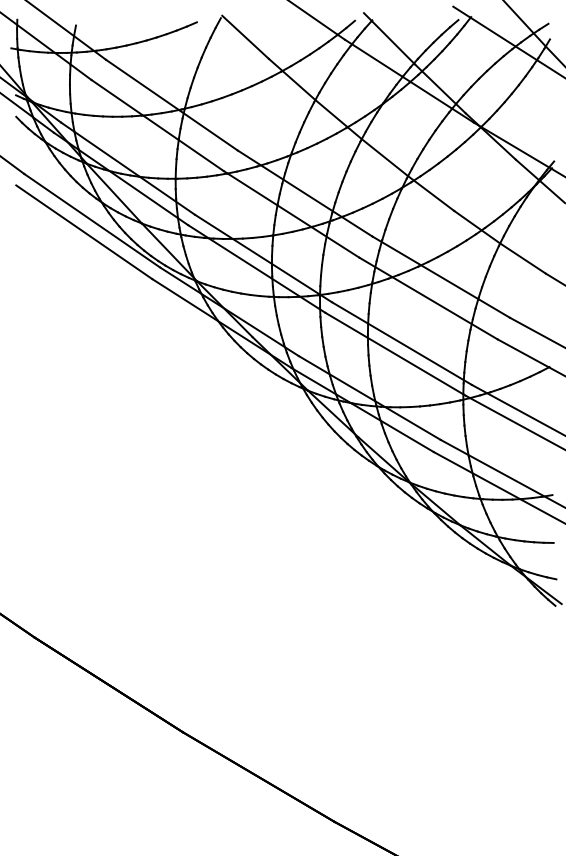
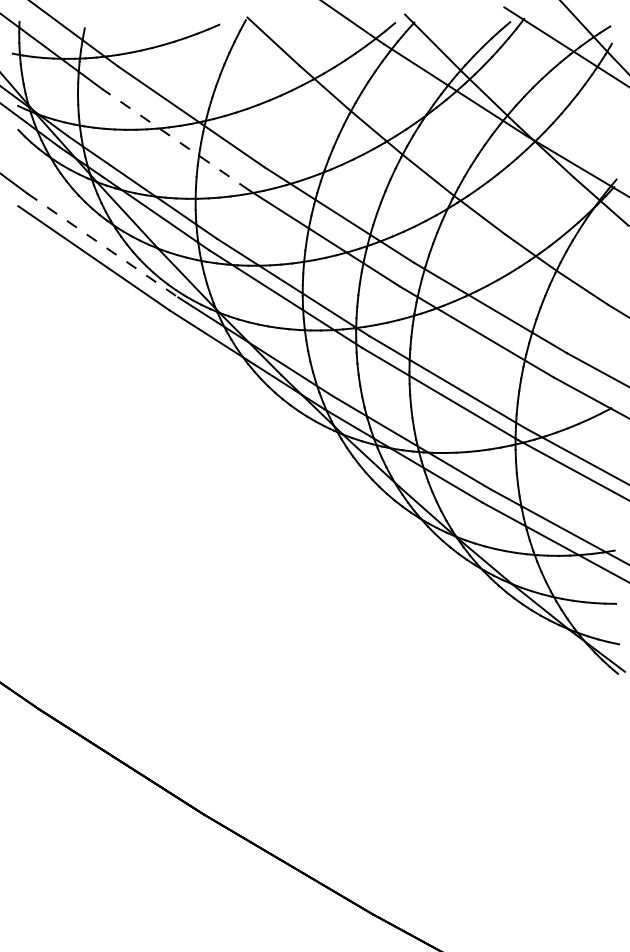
line: (157, 125) -> (175, 139), solid -> dashed
line: (91, 220) -> (102, 245), solid -> dashed

